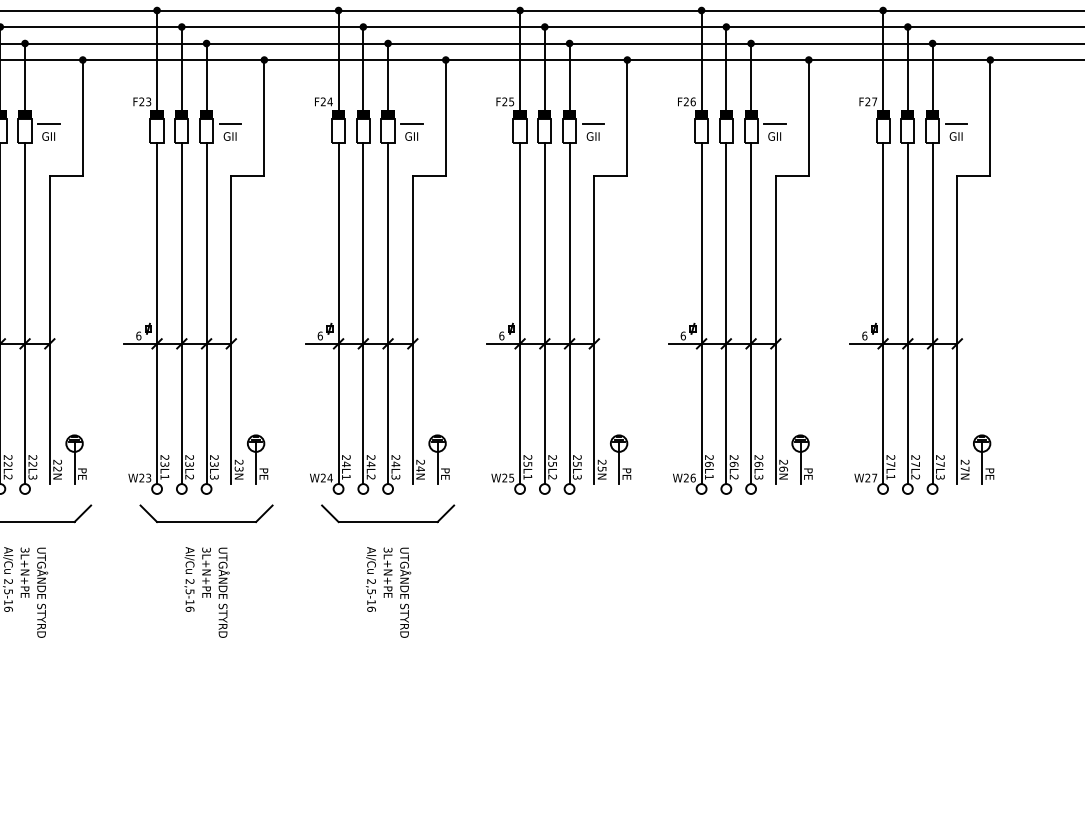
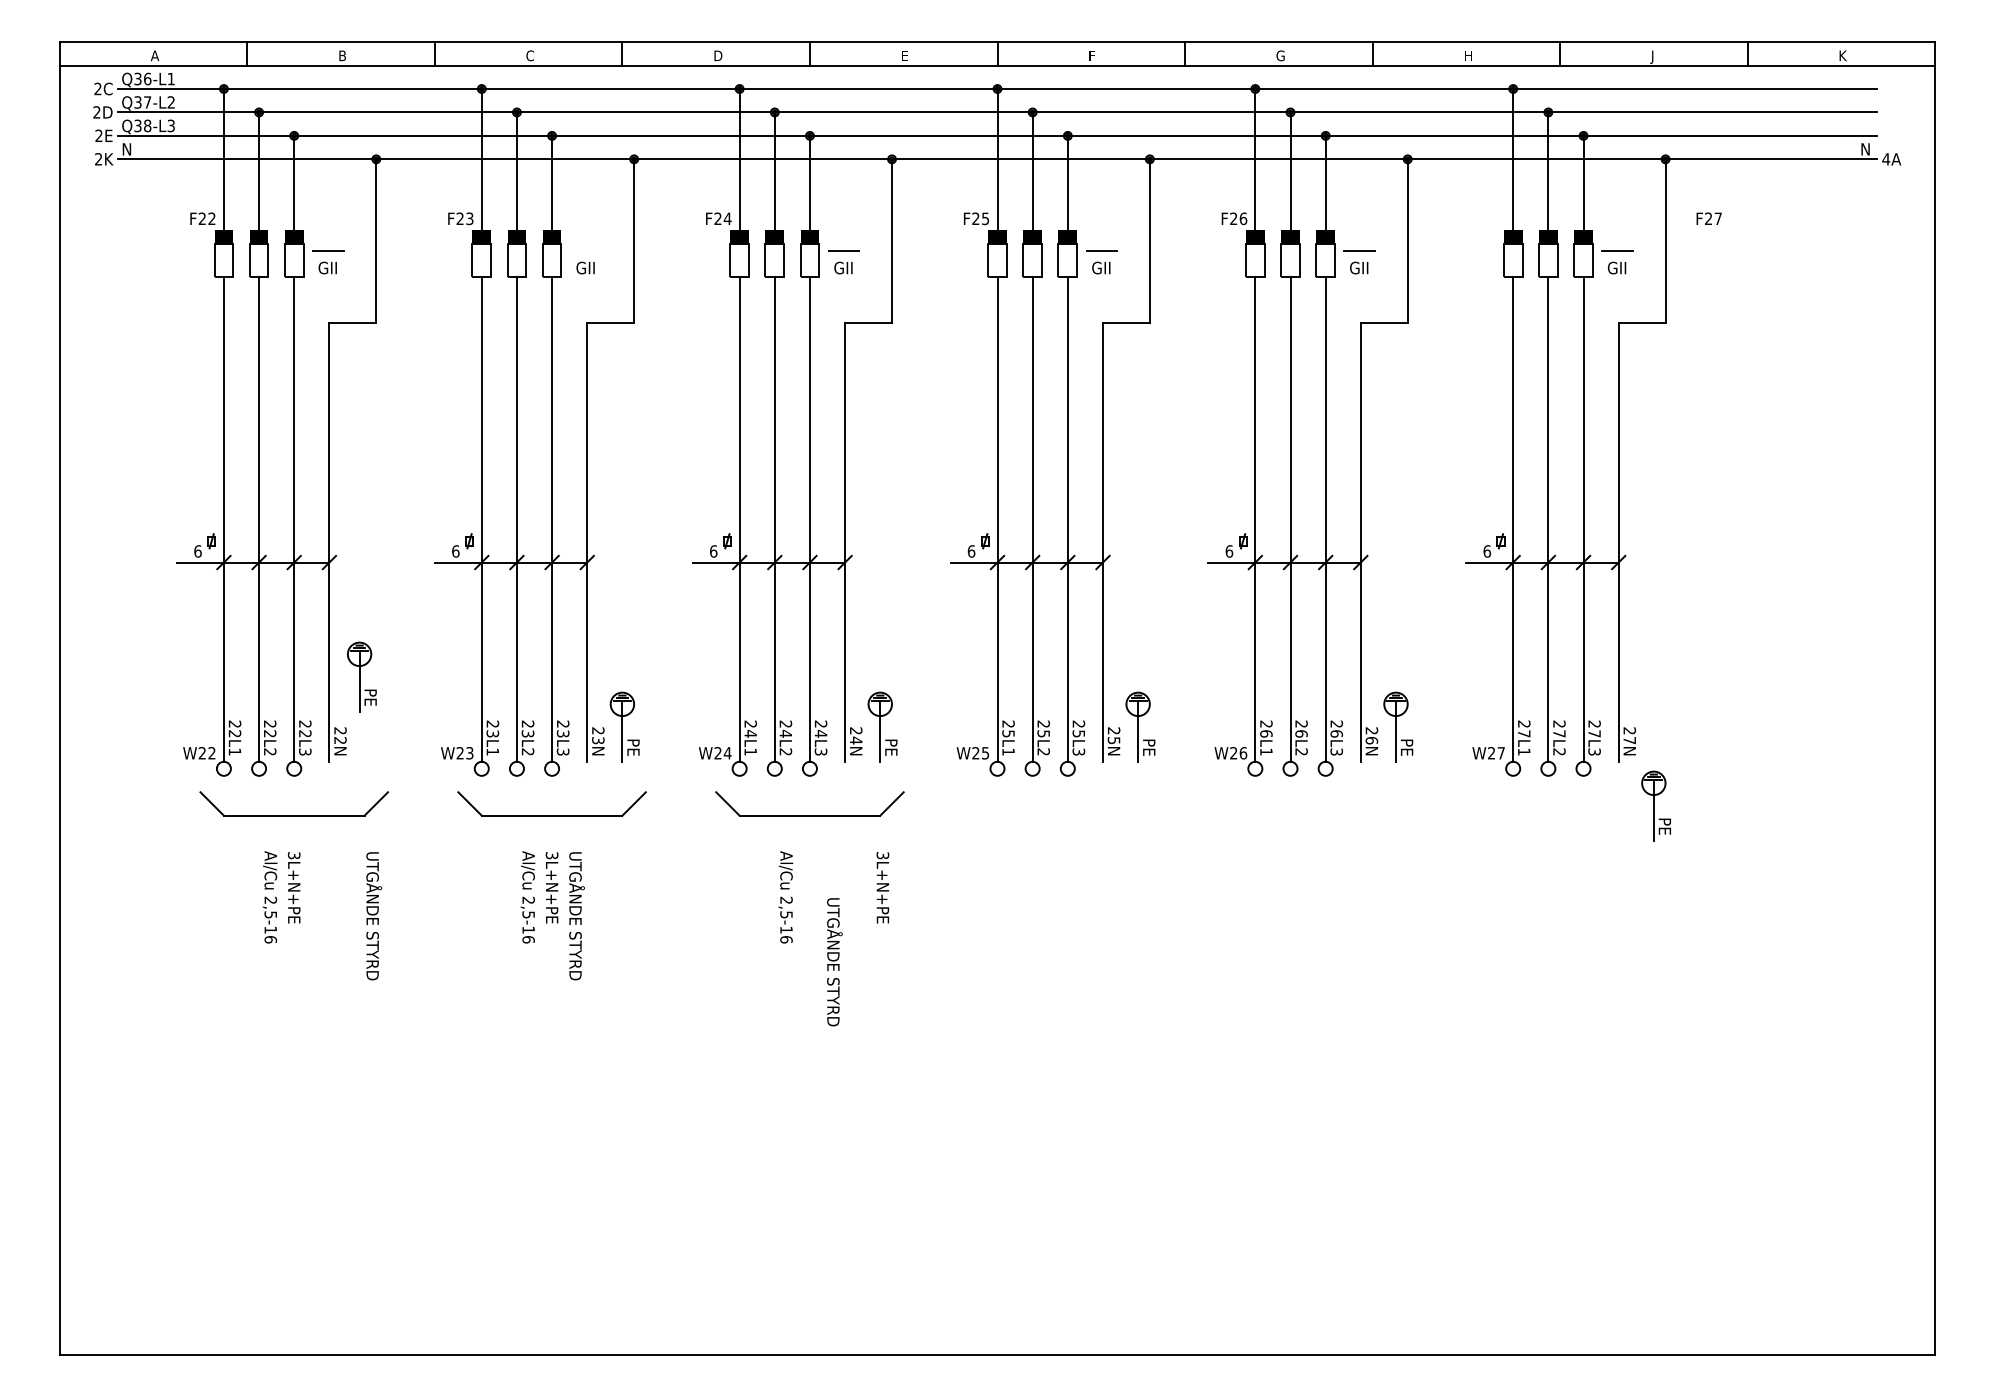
text: (867, 101) -> (1708, 218), moved
line: (230, 124) -> (585, 250), removed
part: (75, 459) -> (361, 676), moved
part: (983, 459) -> (1655, 805), moved
text: (387, 572) -> (882, 887), moved
text: (42, 592) -> (374, 916), moved
text: (405, 592) -> (834, 962), moved

